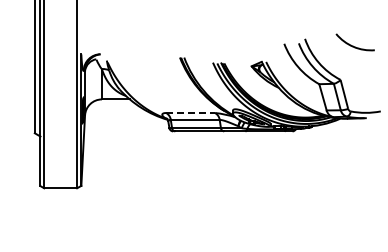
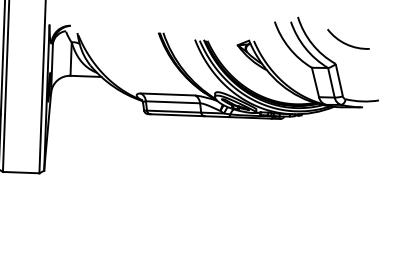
arc: (353, 45) -> (346, 42), moved
line: (191, 113) -> (169, 95), dashed -> solid

